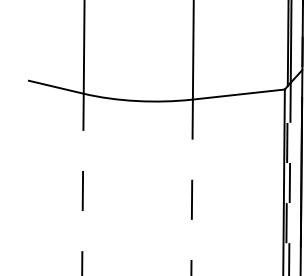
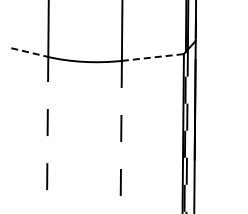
line: (55, 87) -> (29, 52), solid -> dashed
line: (239, 94) -> (153, 57), solid -> dashed

